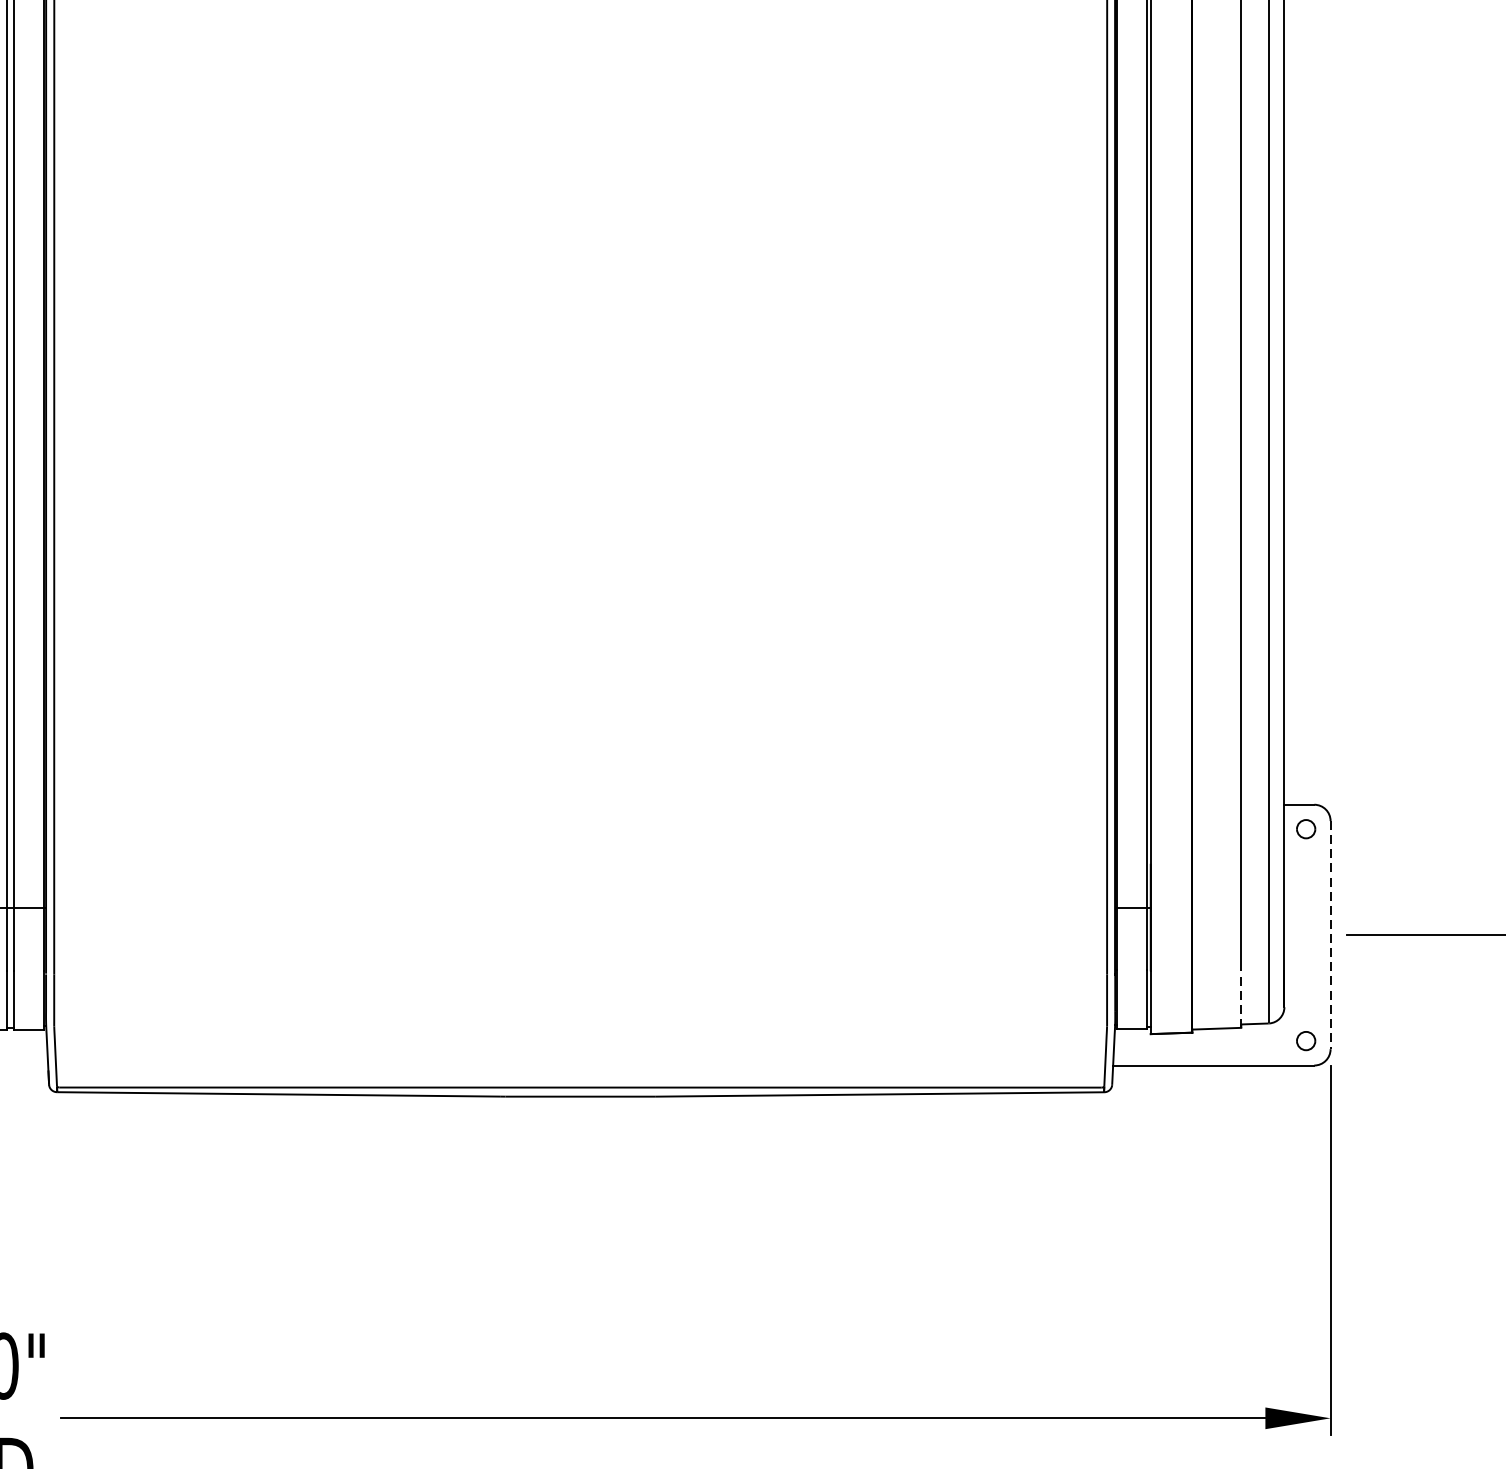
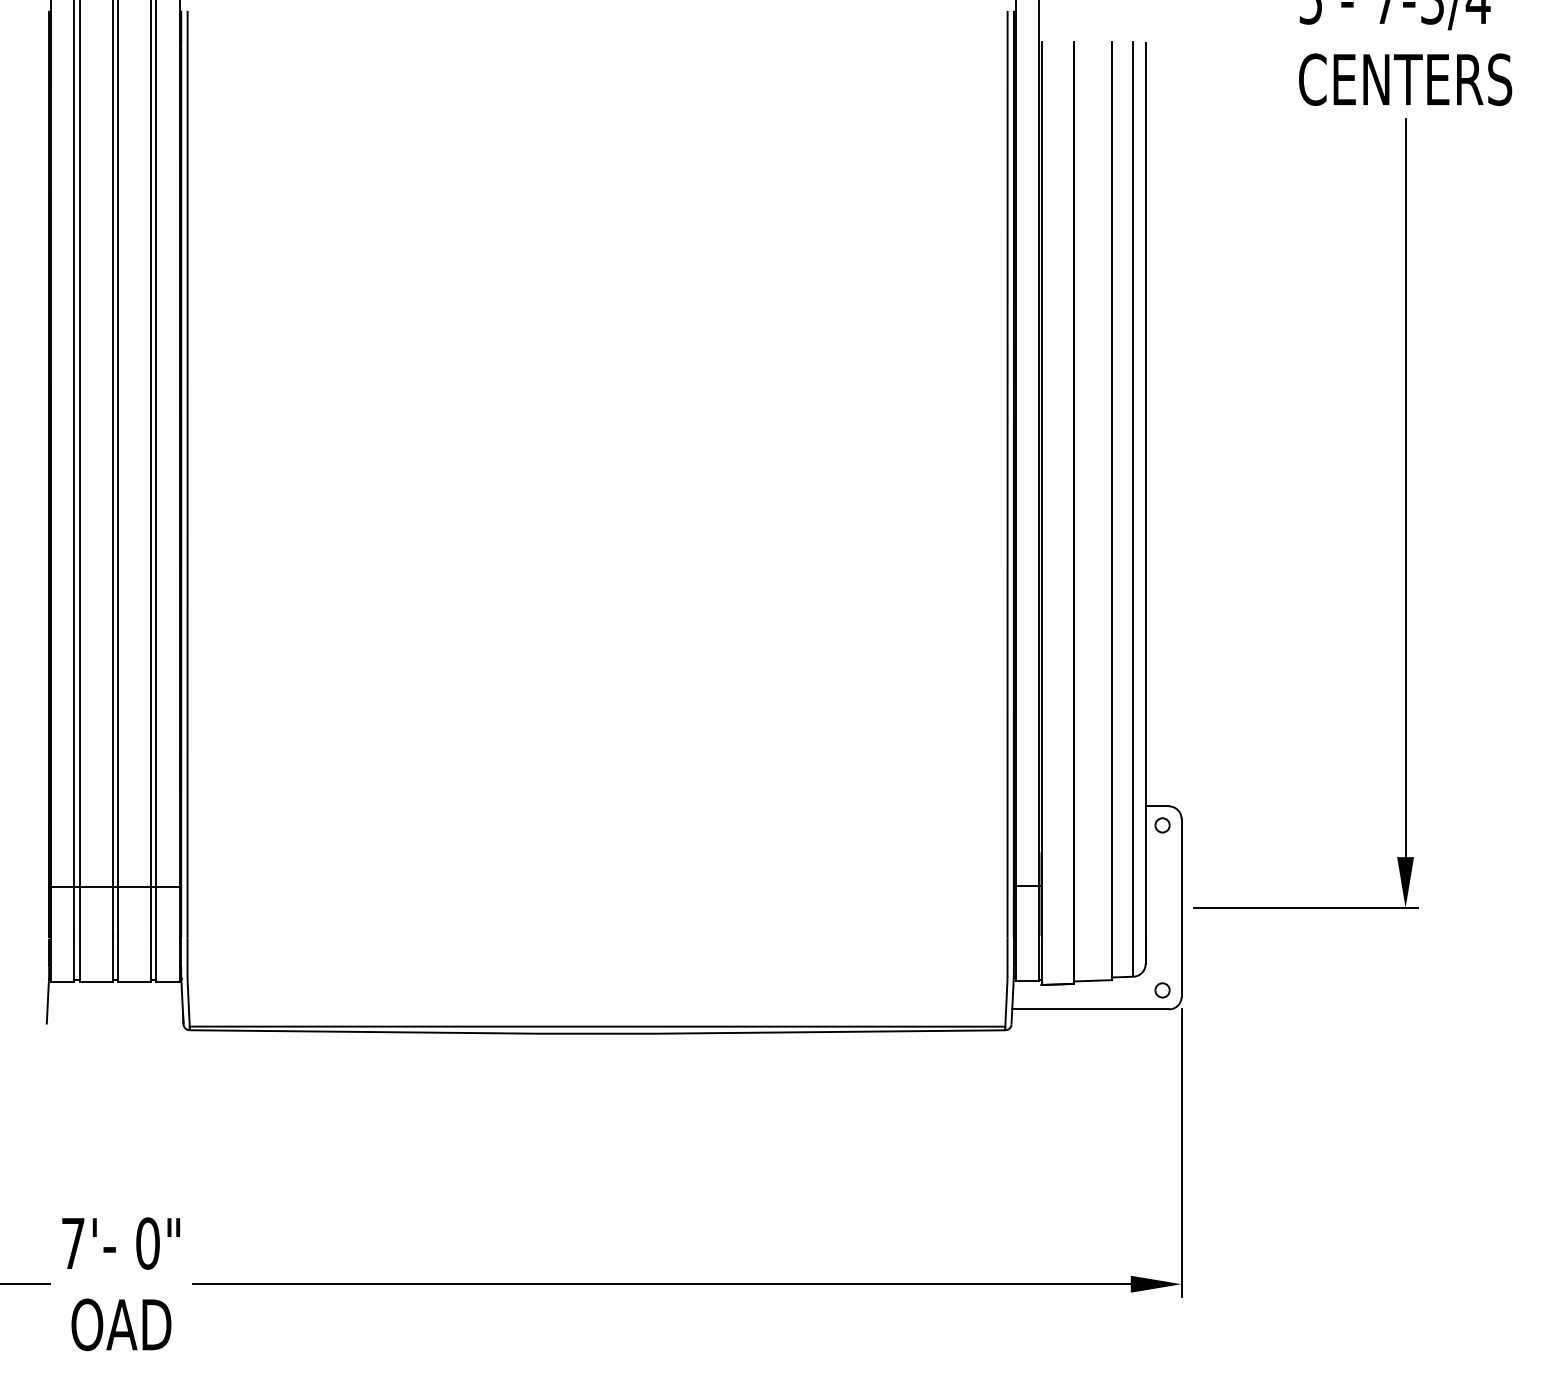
line: (1330, 934) -> (1181, 907), dashed -> solid
line: (1241, 998) -> (1112, 957), dashed -> solid

